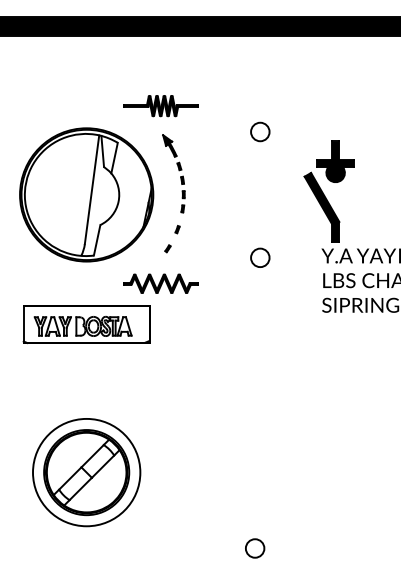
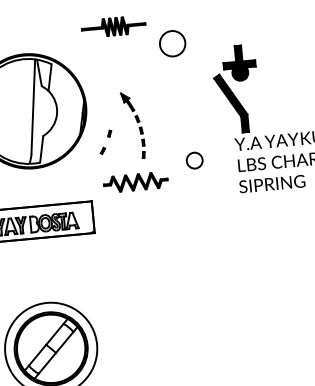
part: (160, 106) -> (113, 27), moved
circle: (260, 131) -> (172, 43), size x1.6
part: (173, 173) -> (132, 125), moved
circle: (260, 257) -> (194, 160), moved
part: (160, 283) -> (135, 182), moved

